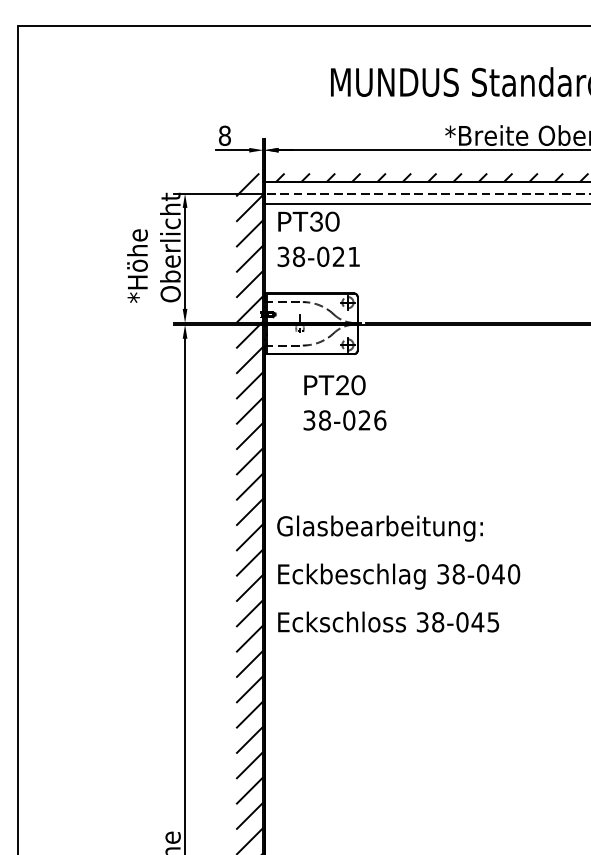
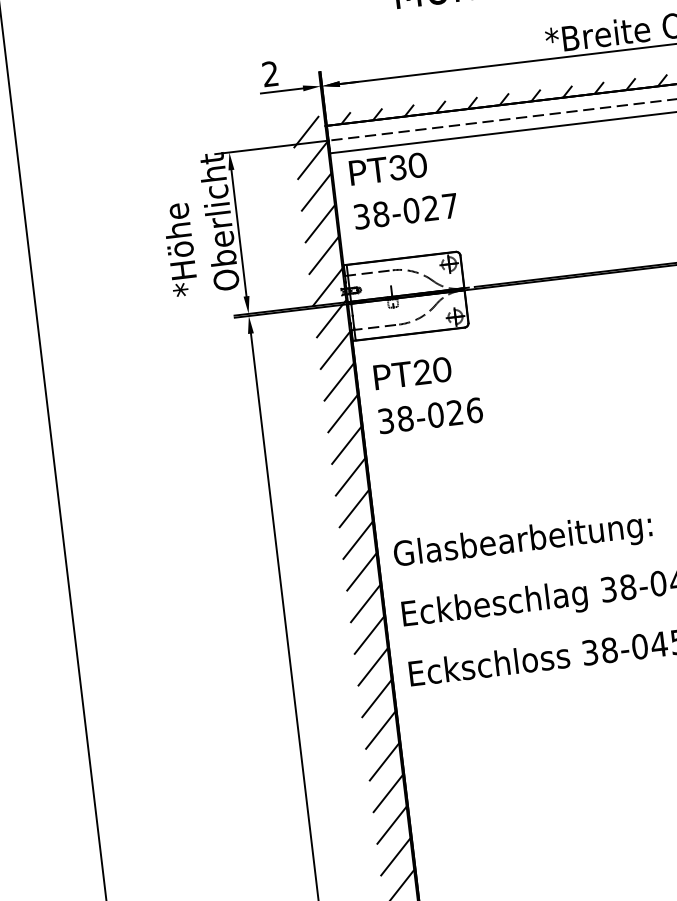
text: (224, 135) -> (269, 73), 8 -> 2
text: (353, 256) -> (449, 205), 38-021 -> 38-027
text: (344, 402) -> (427, 393), moved

